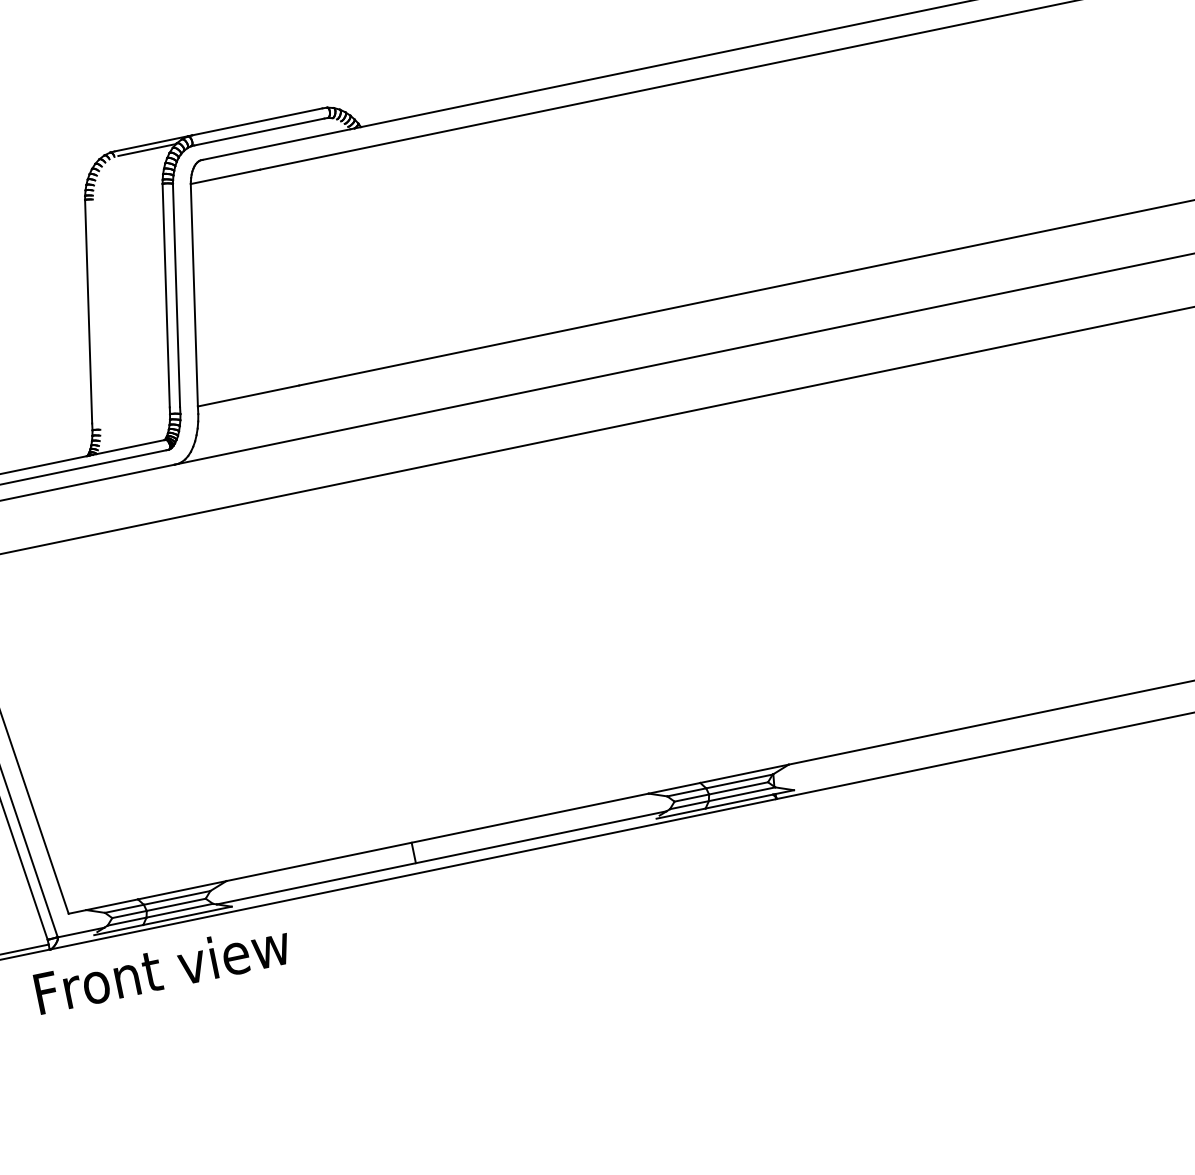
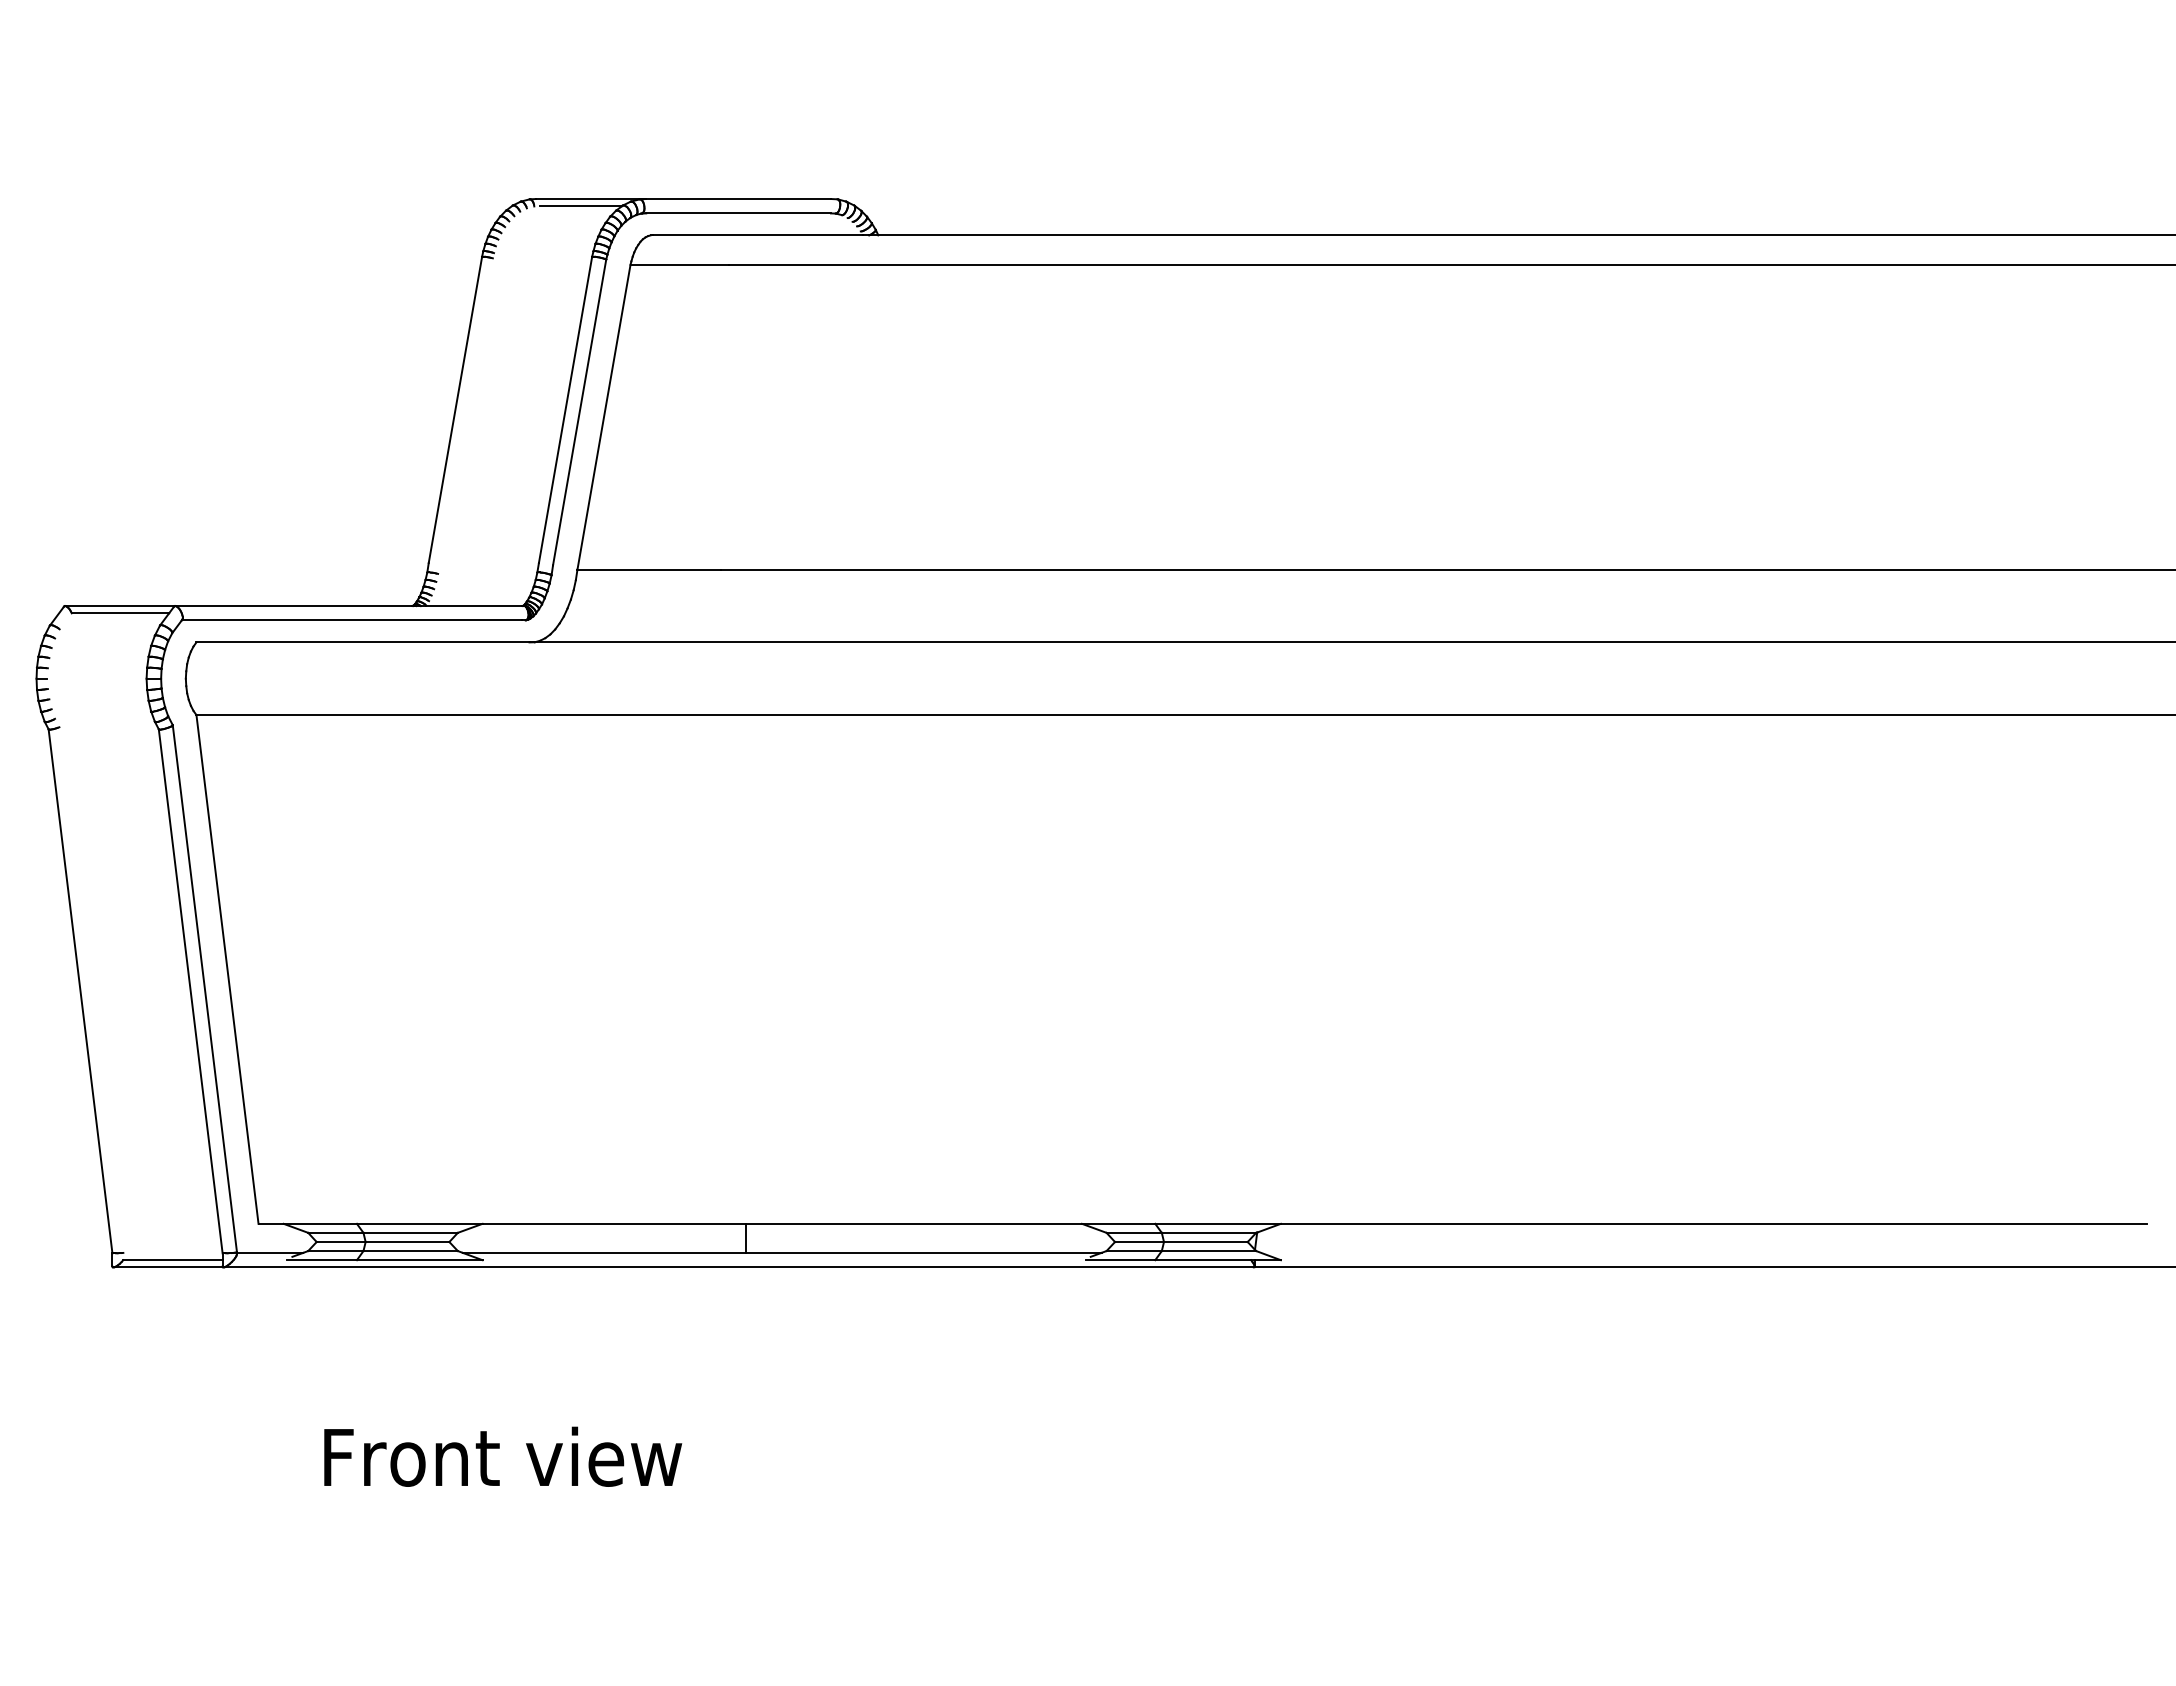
text: (162, 968) -> (503, 1456), moved

